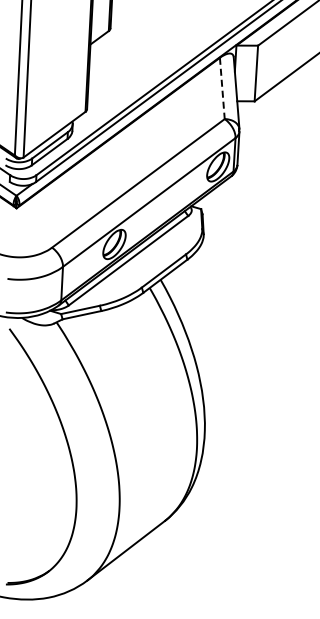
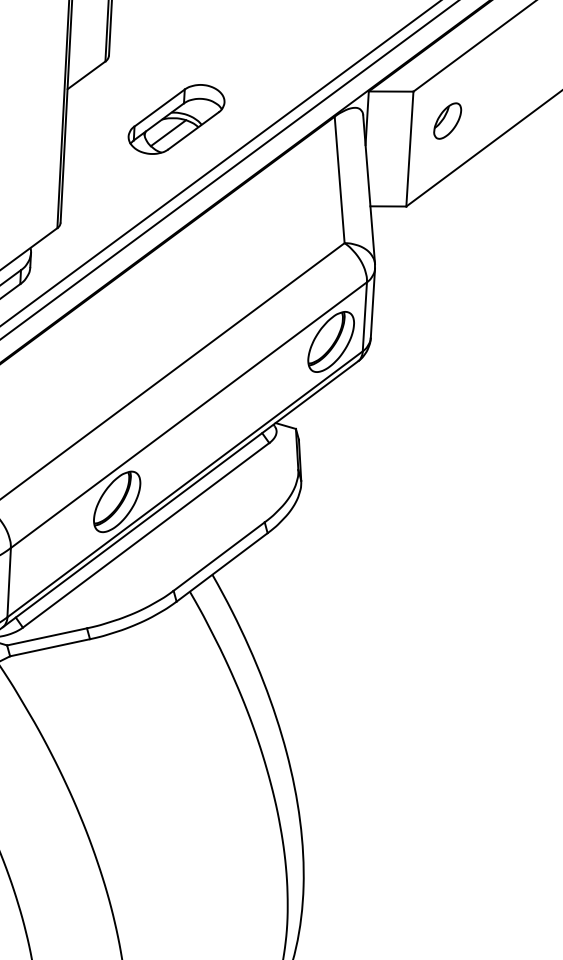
part: (143, 58) -> (177, 118), added
part: (274, 59) -> (447, 120), added
line: (222, 88) -> (340, 179), dashed -> solid

